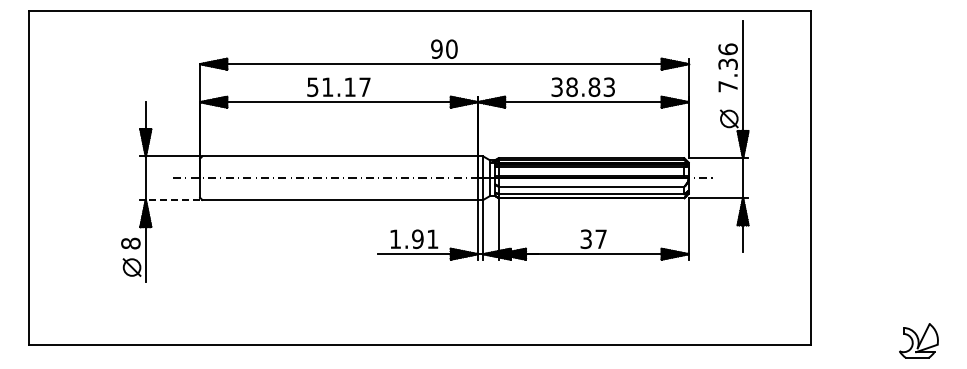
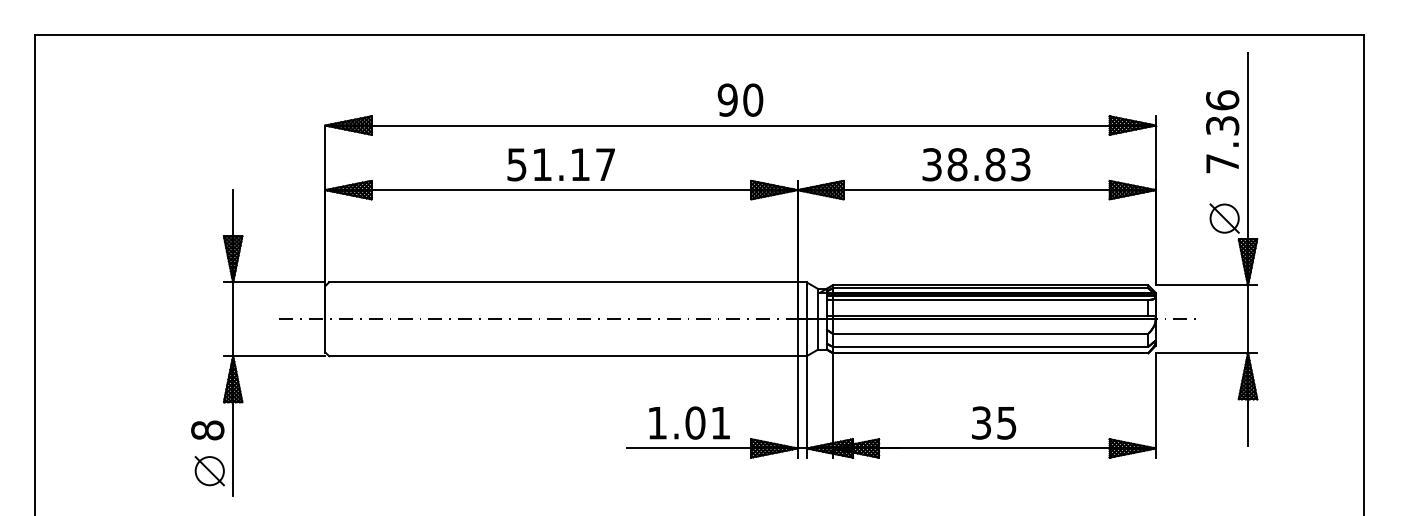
line: (172, 199) -> (278, 355), dashed -> solid
text: (417, 239) -> (694, 423), 1.91 -> 1.01
text: (600, 239) -> (1005, 423), 37 -> 35

